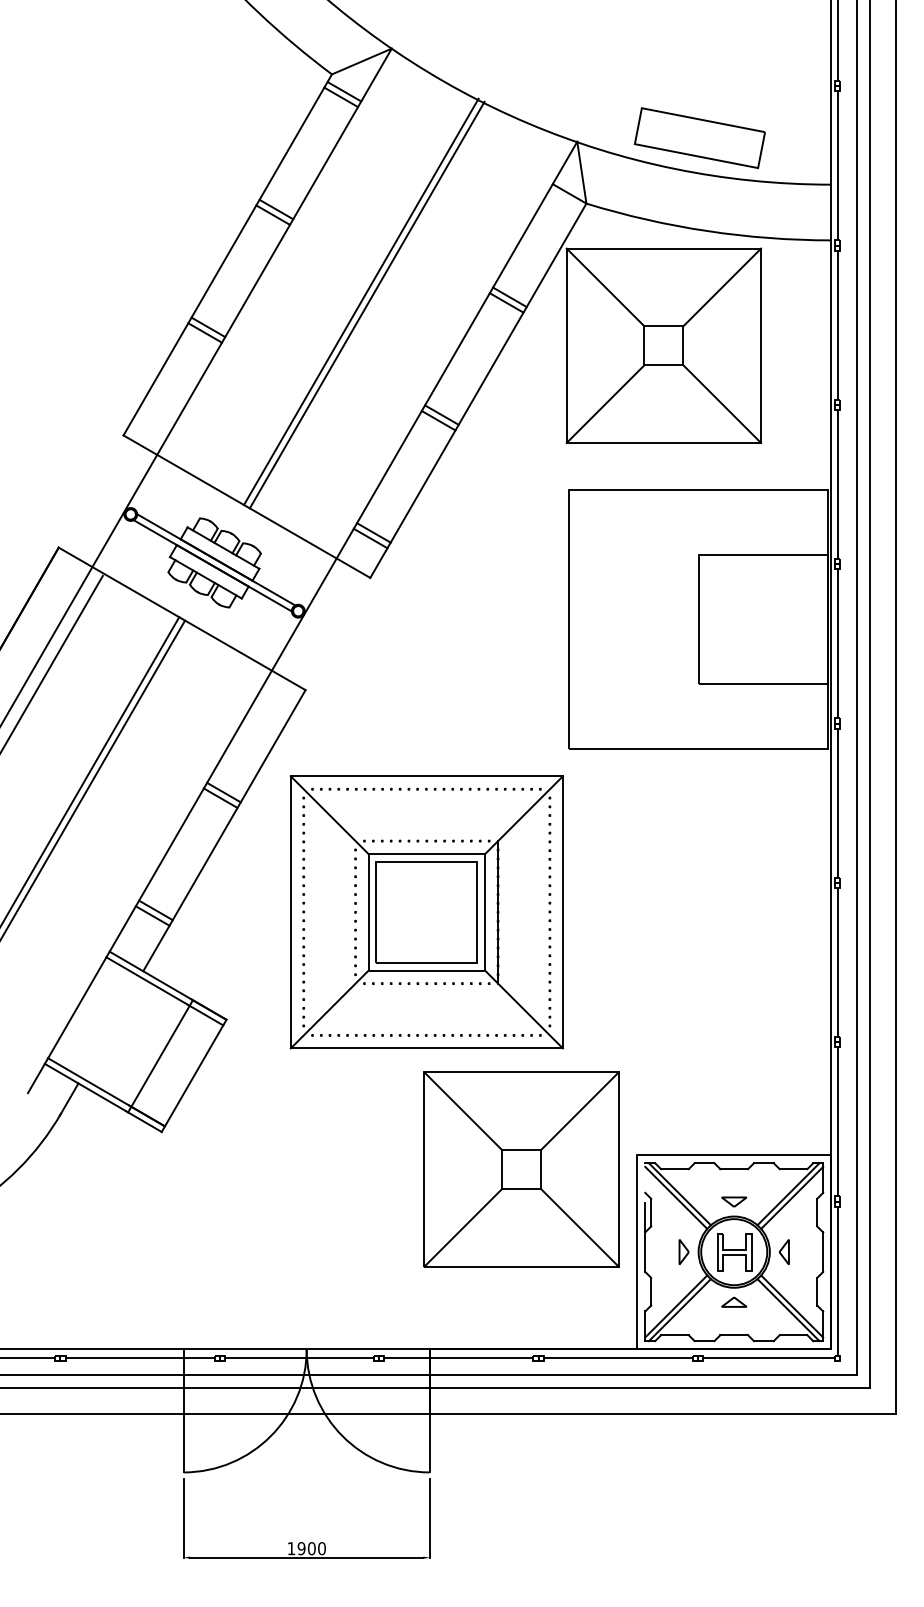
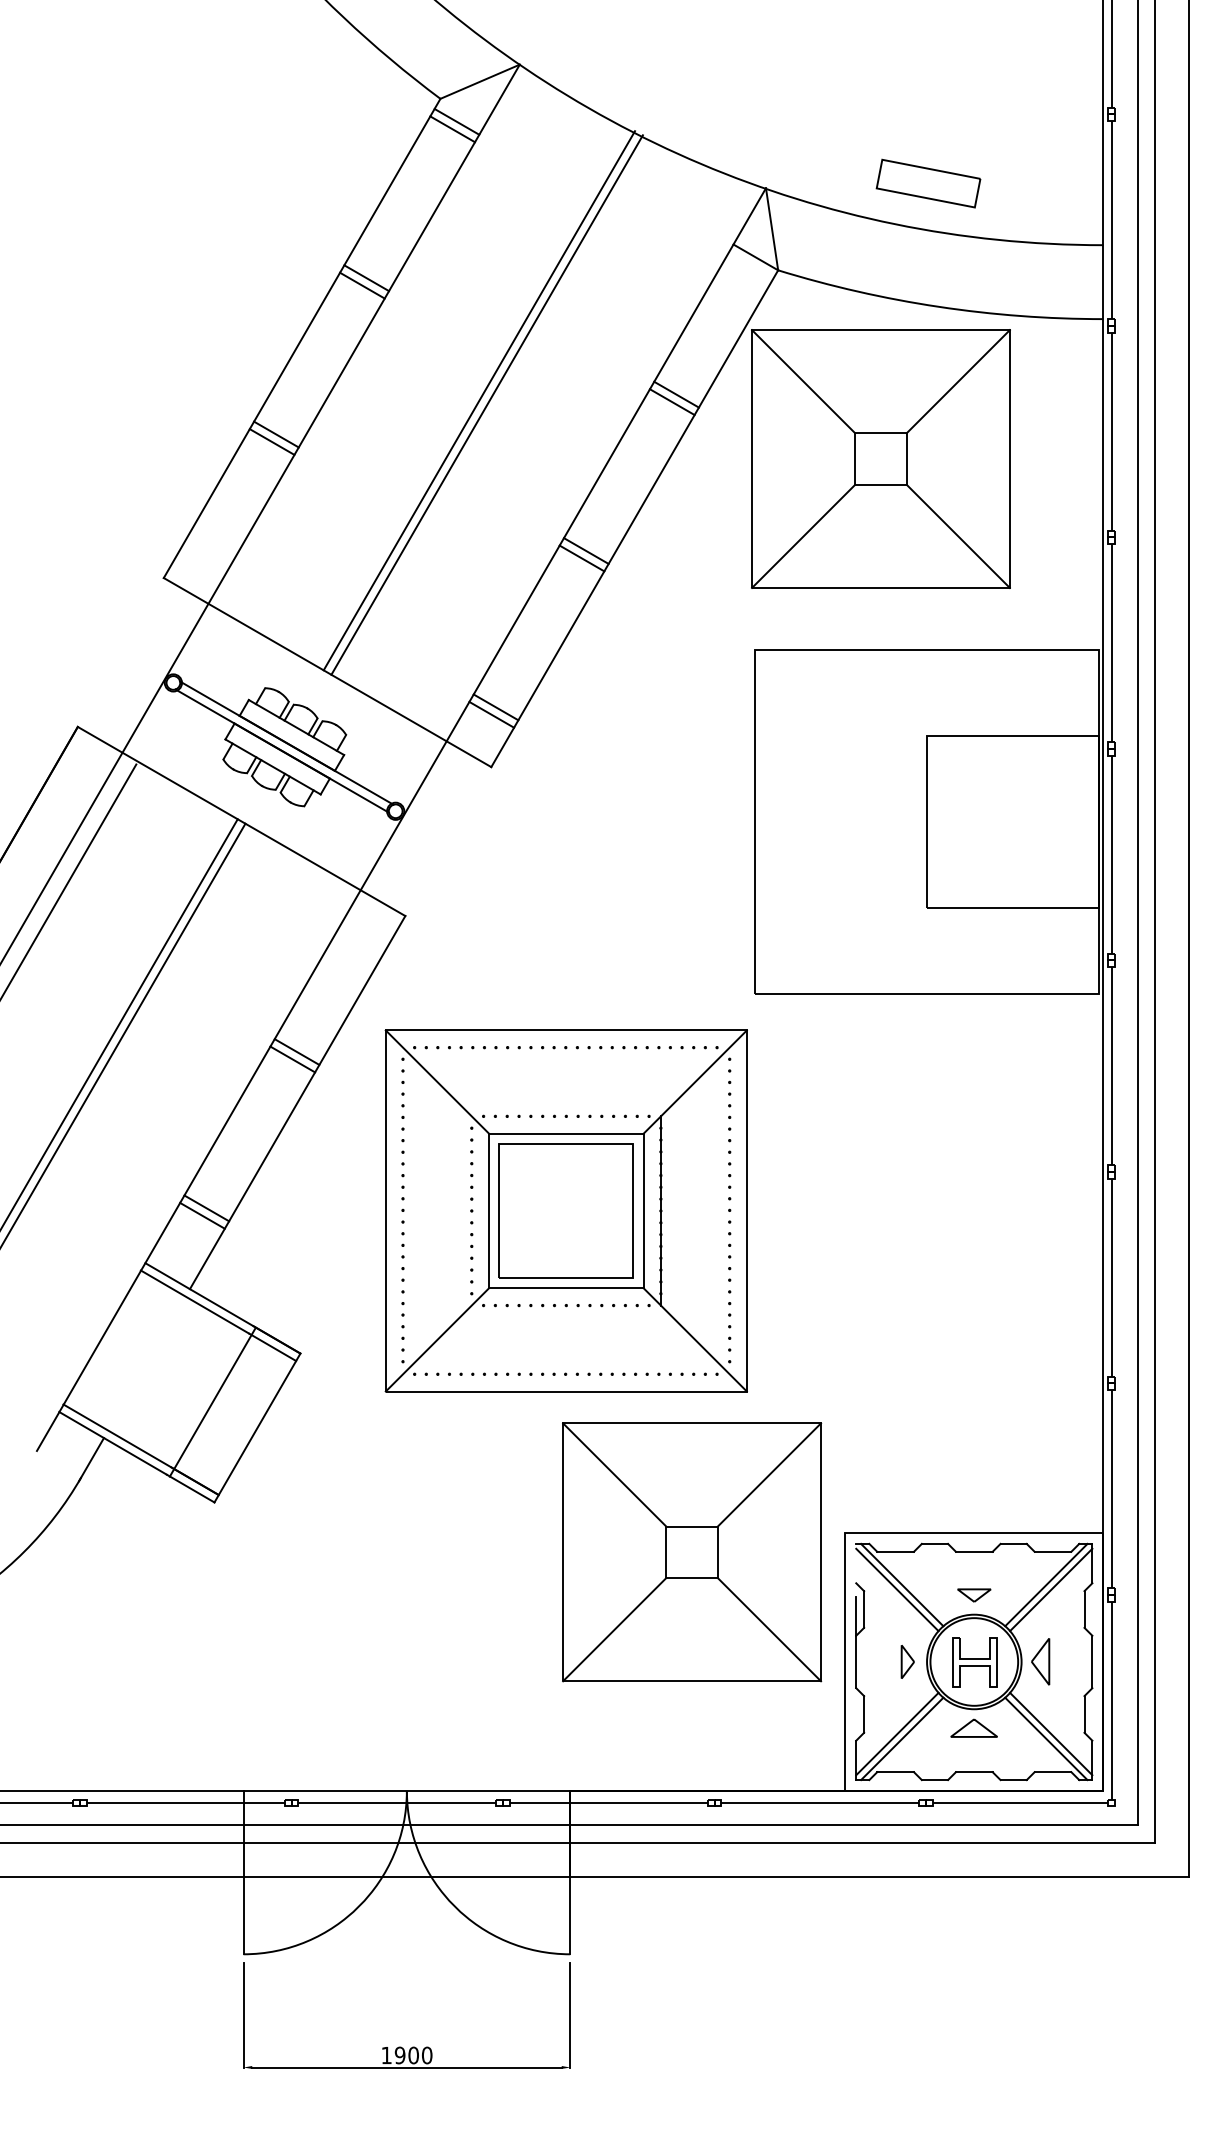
part: (699, 138) -> (928, 183), size x0.6
part: (784, 1252) -> (1041, 1662), size x1.4
part: (734, 1302) -> (974, 1728), size x1.4

